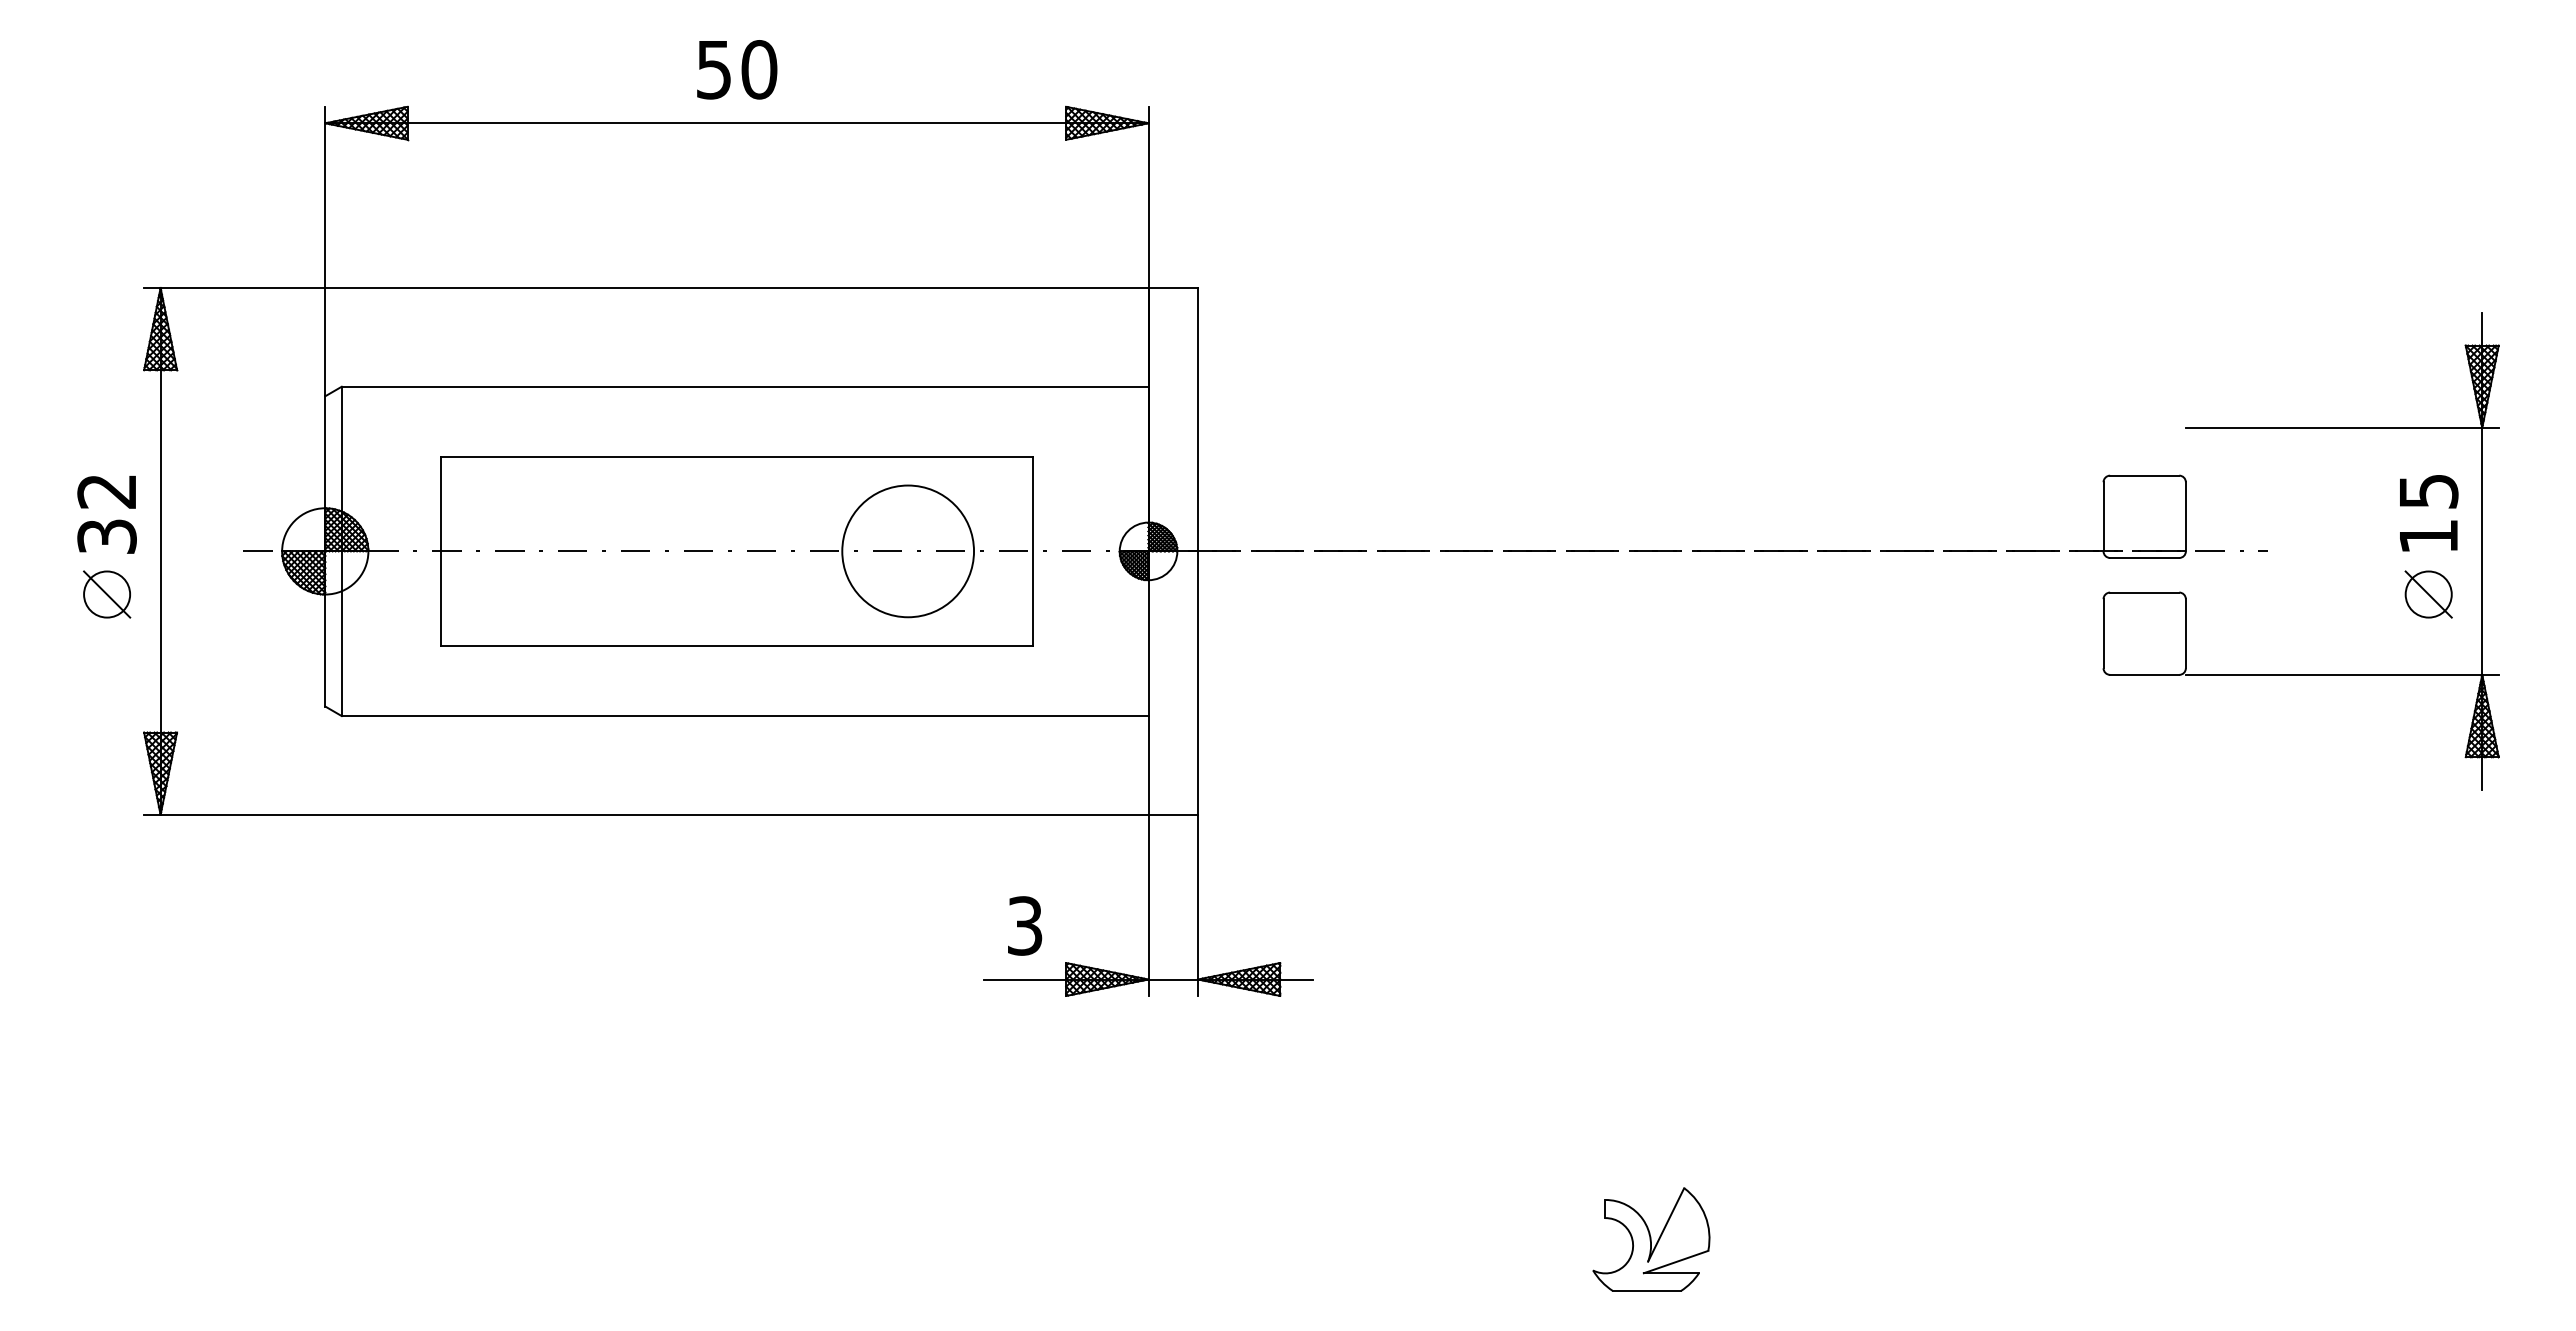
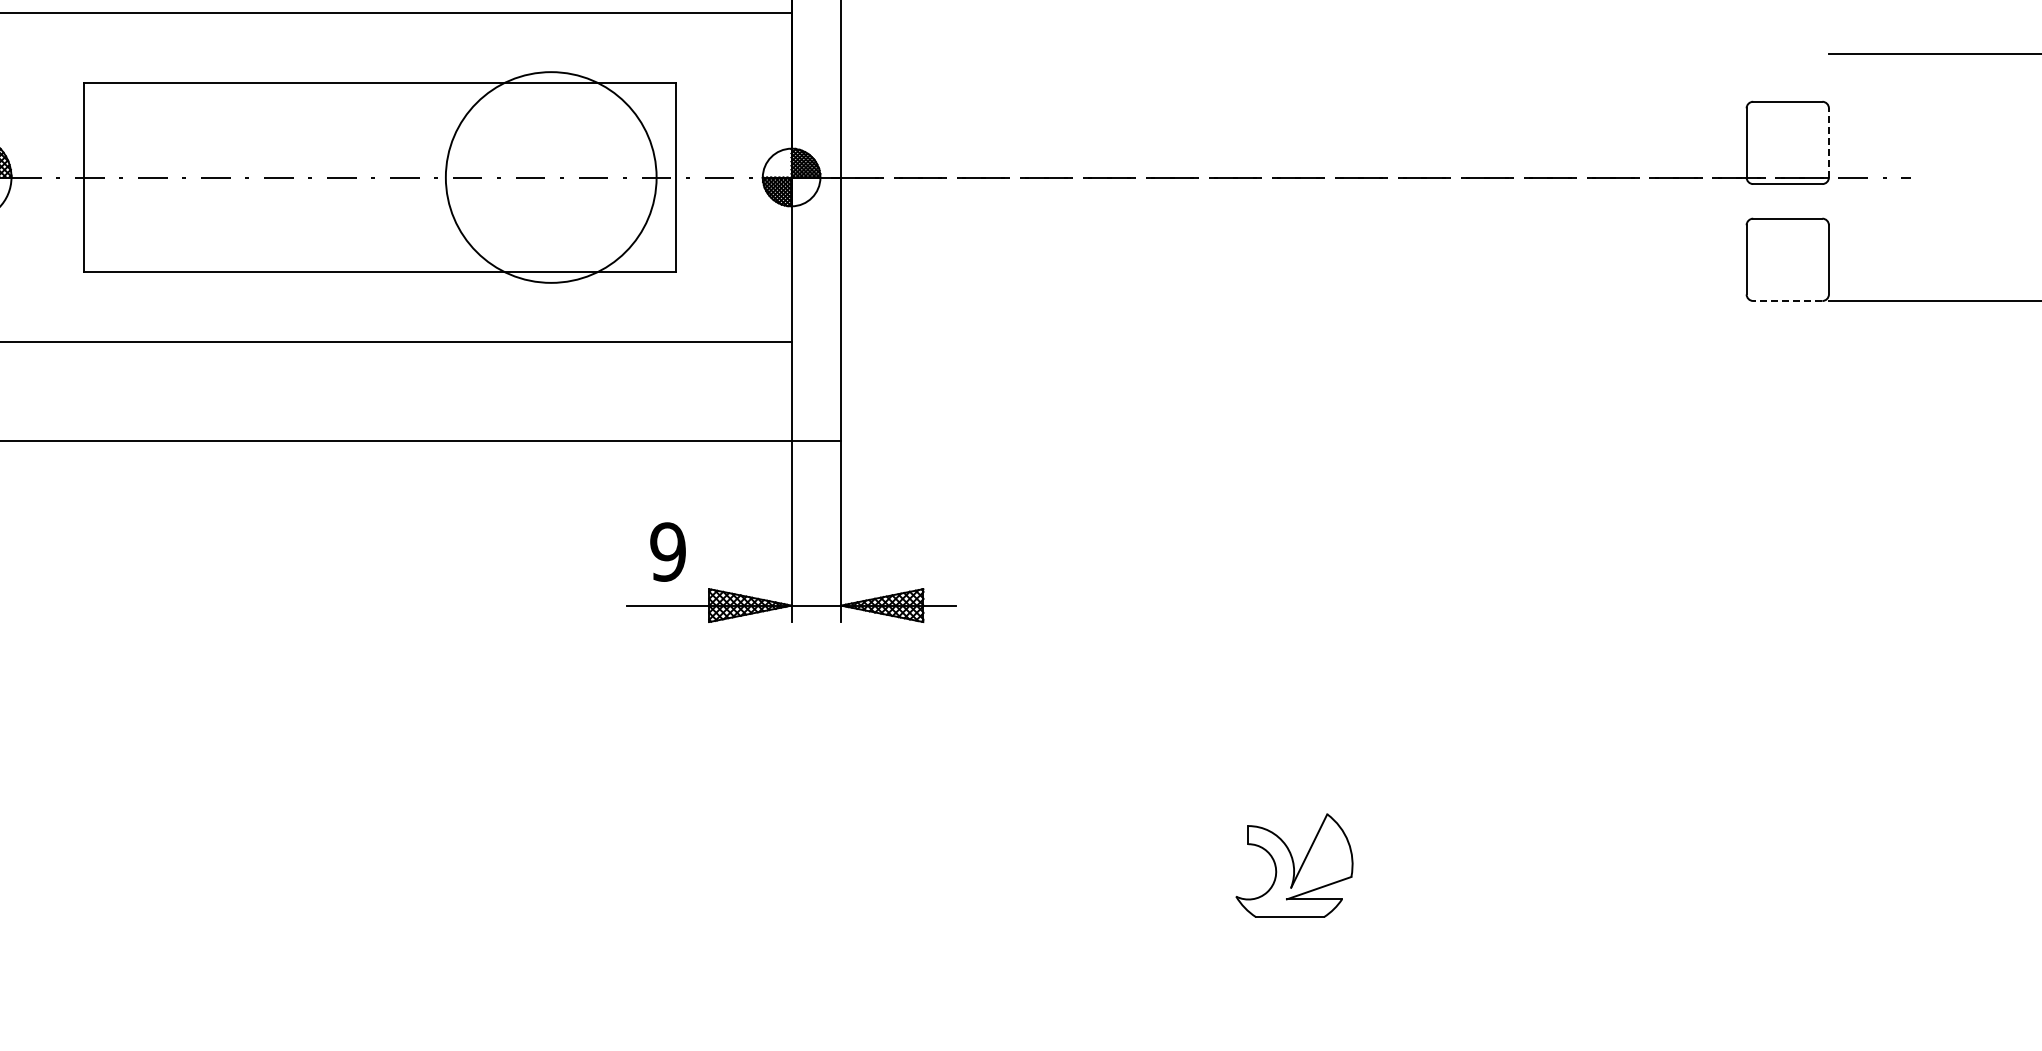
line: (2185, 516) -> (1828, 142), solid -> dashed
circle: (908, 551) -> (551, 177), size x1.6
line: (2144, 674) -> (1787, 300), solid -> dashed
text: (1024, 925) -> (667, 551), 3 -> 9

